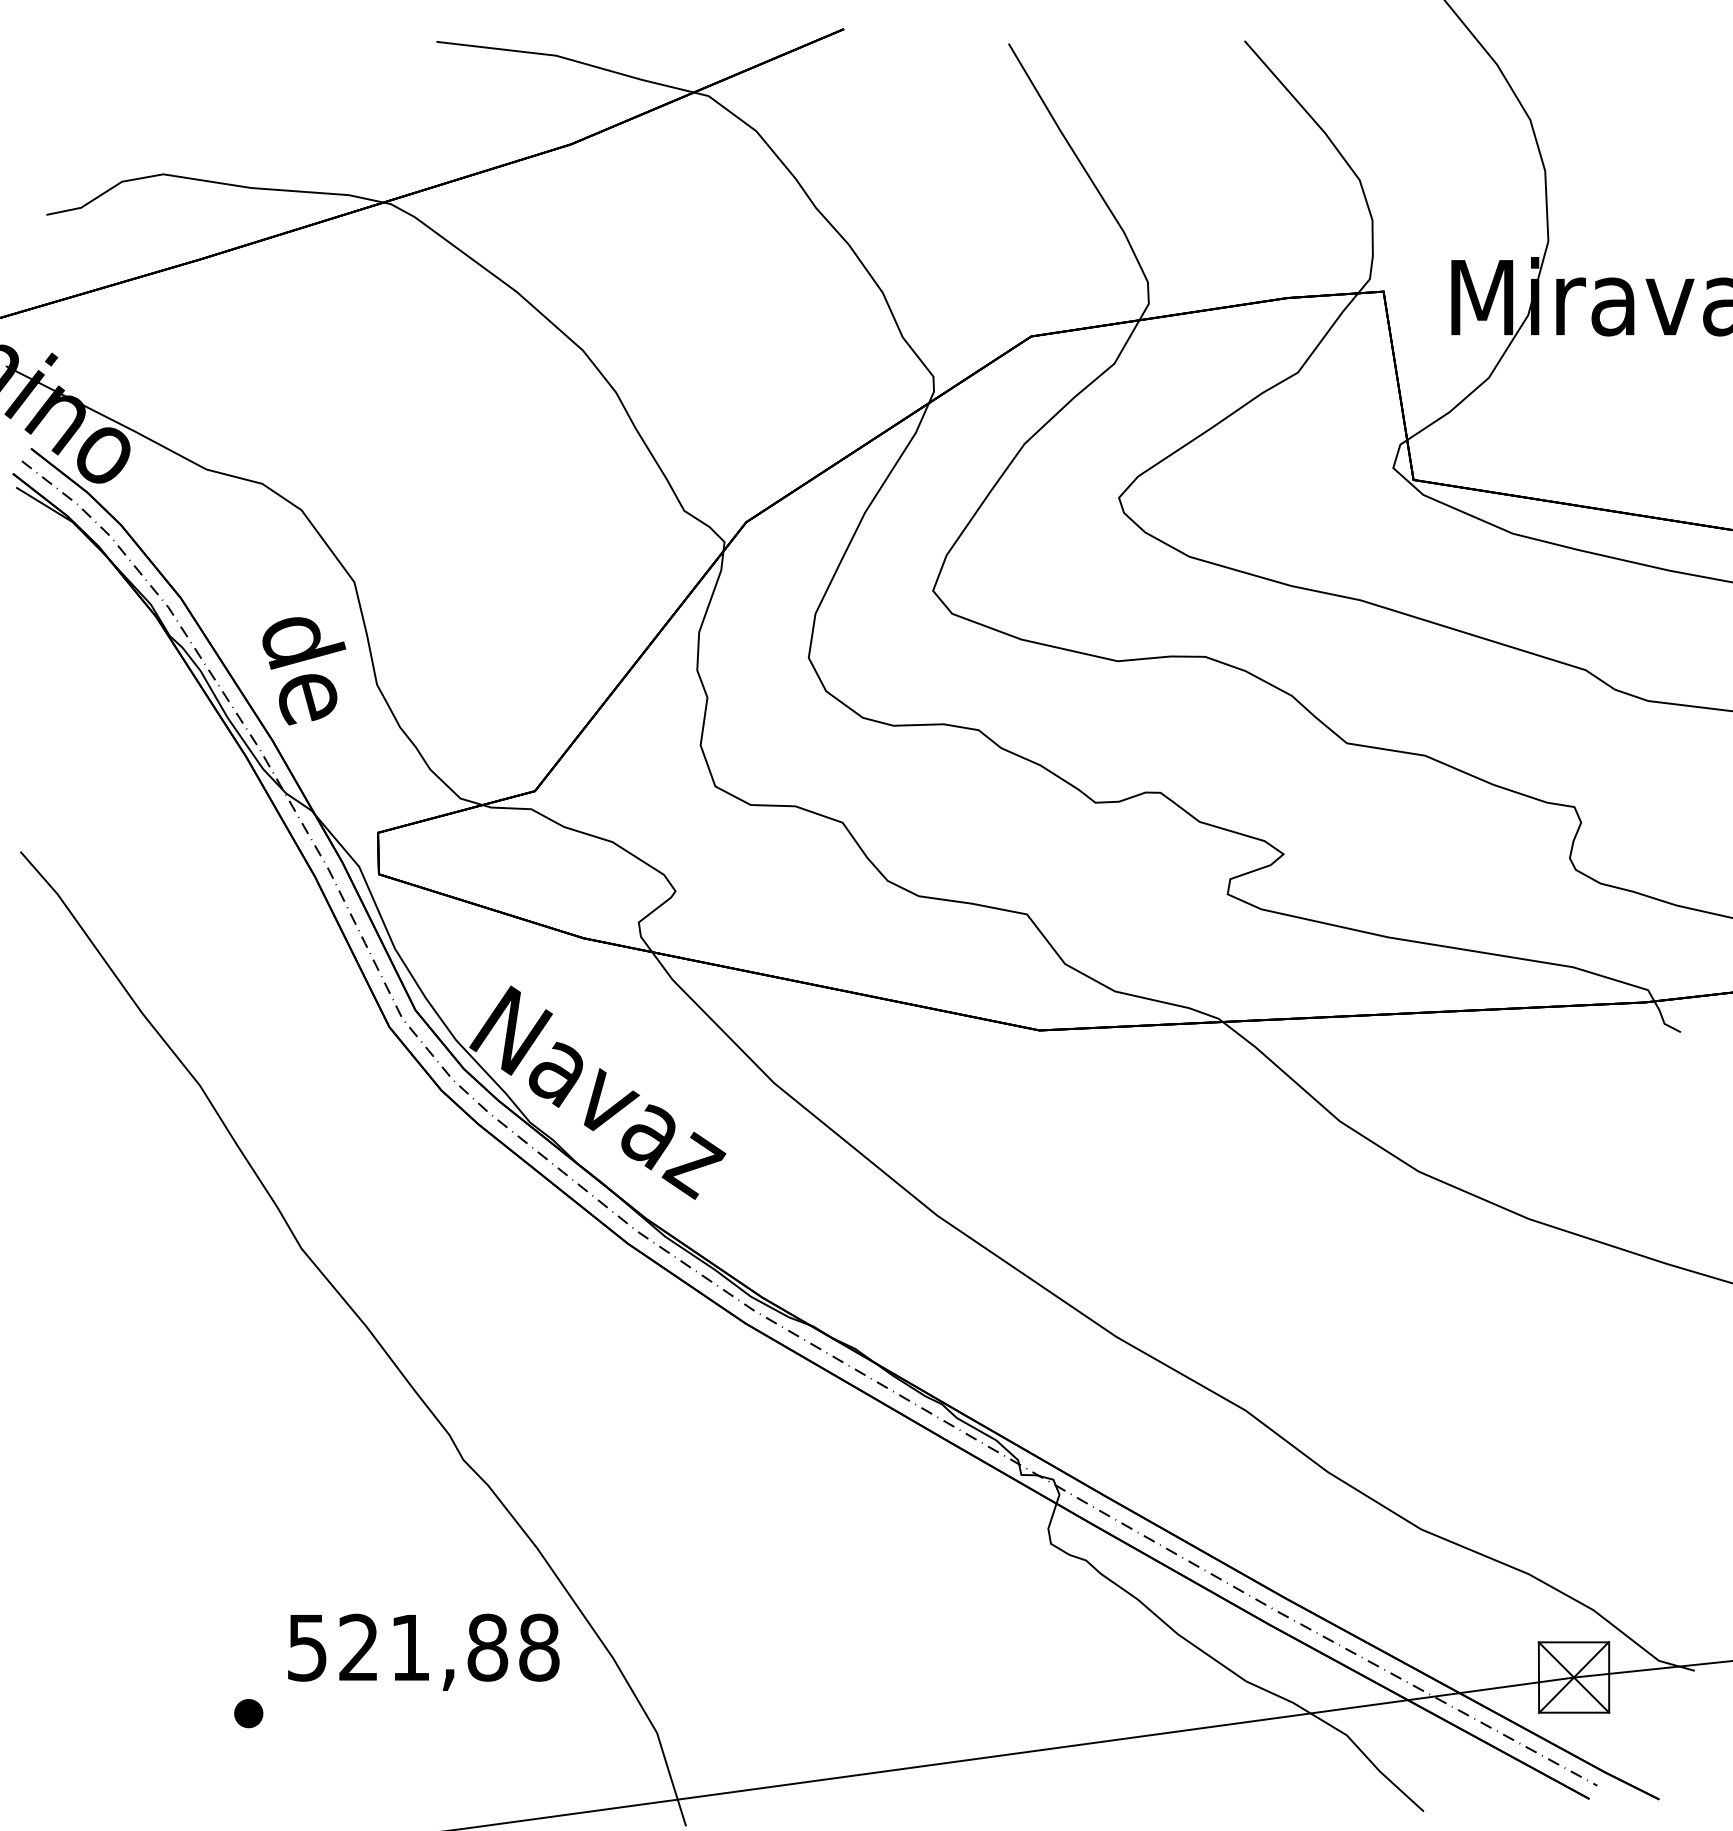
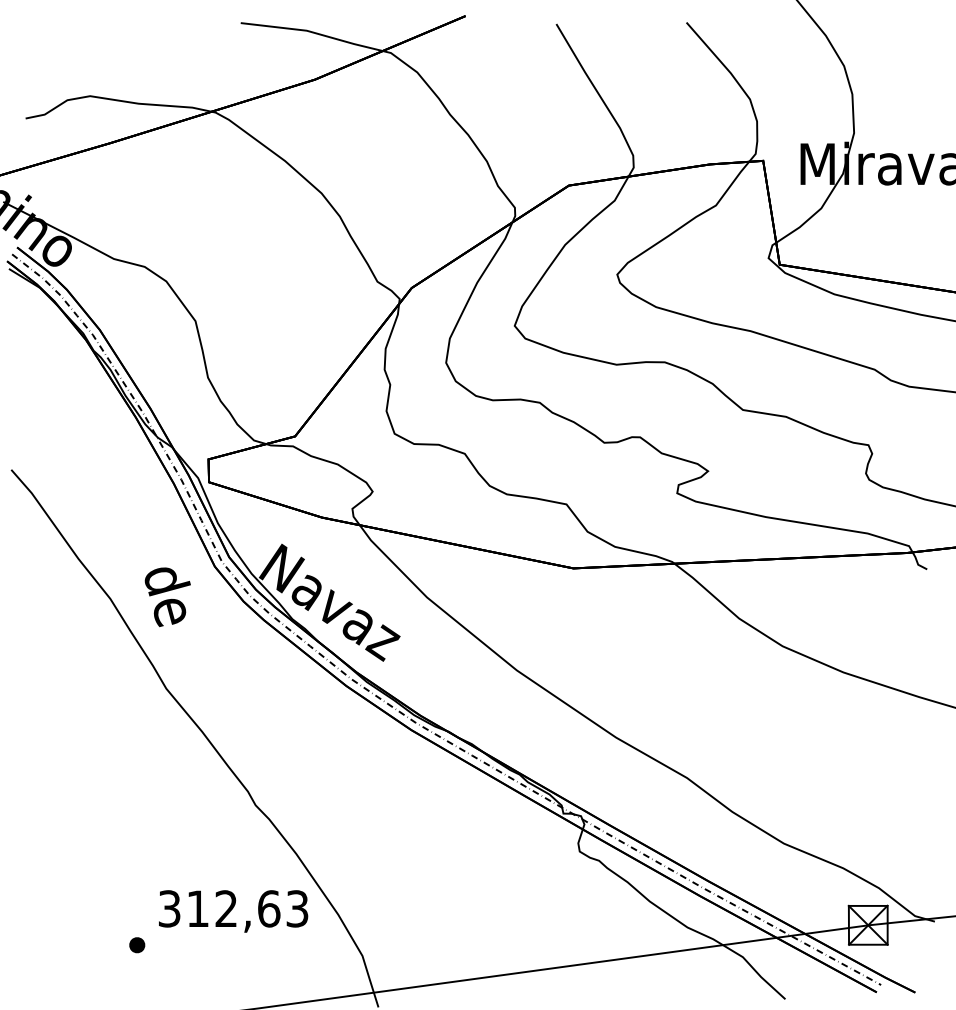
text: (303, 671) -> (167, 597), moved
text: (423, 1647) -> (233, 908), 521,88 -> 312,63

